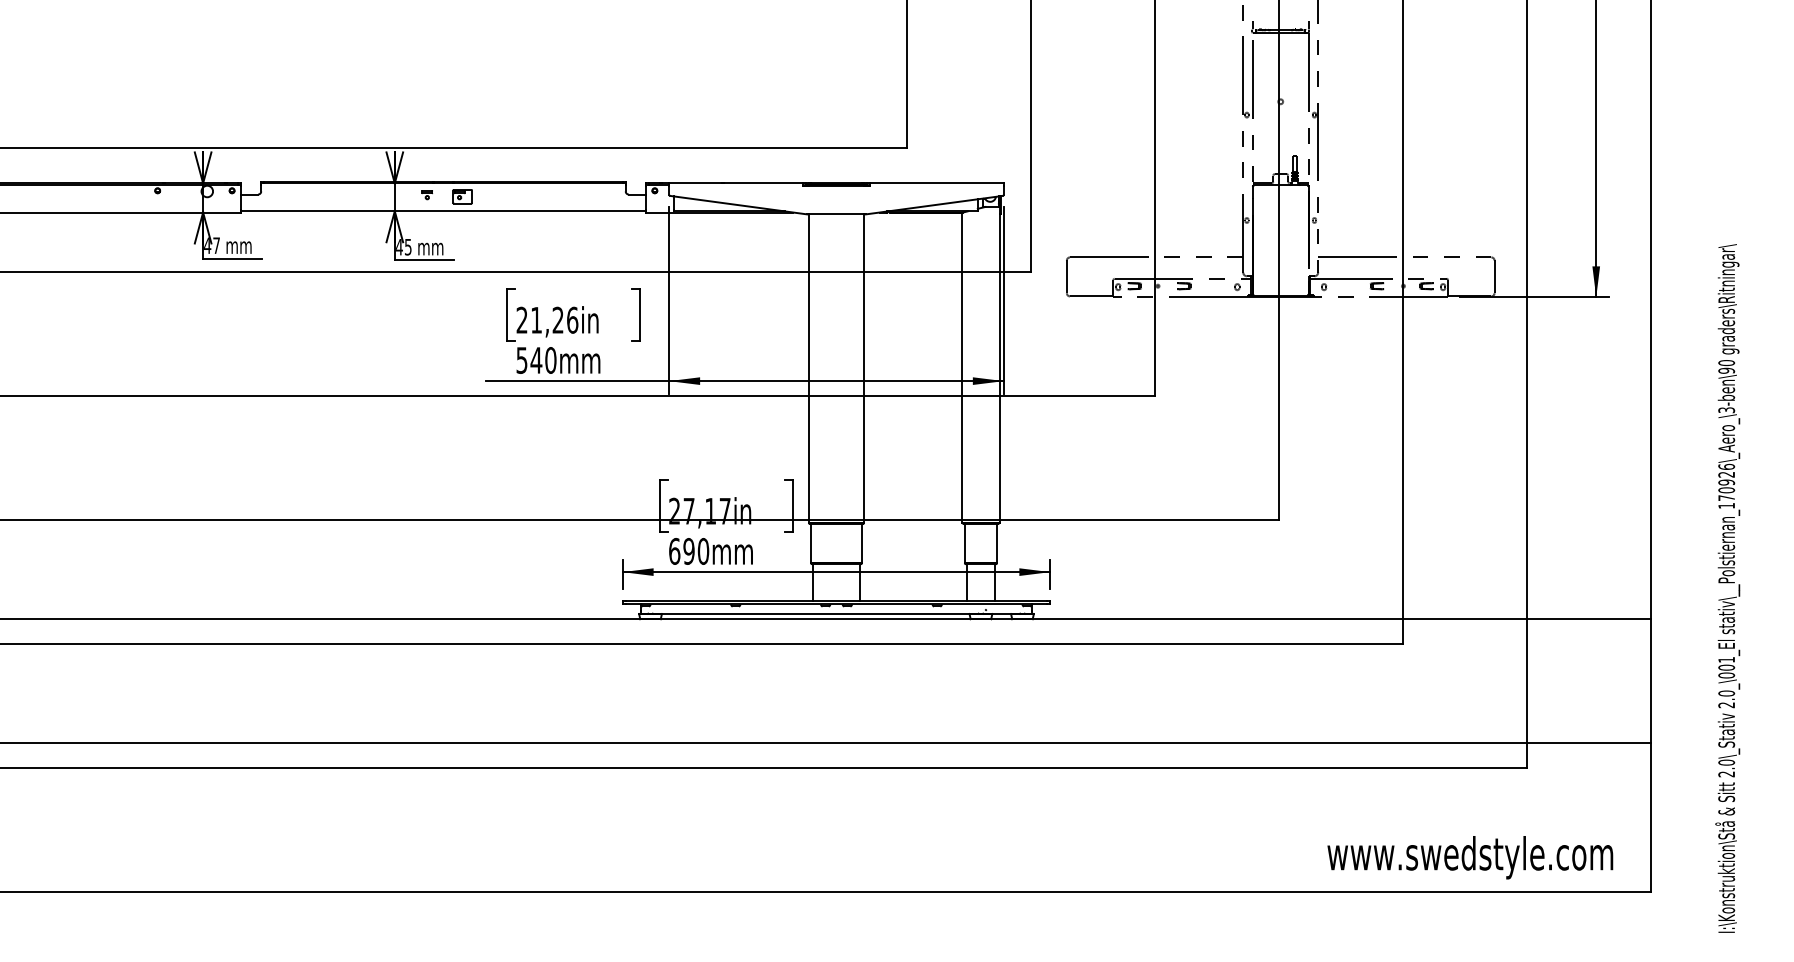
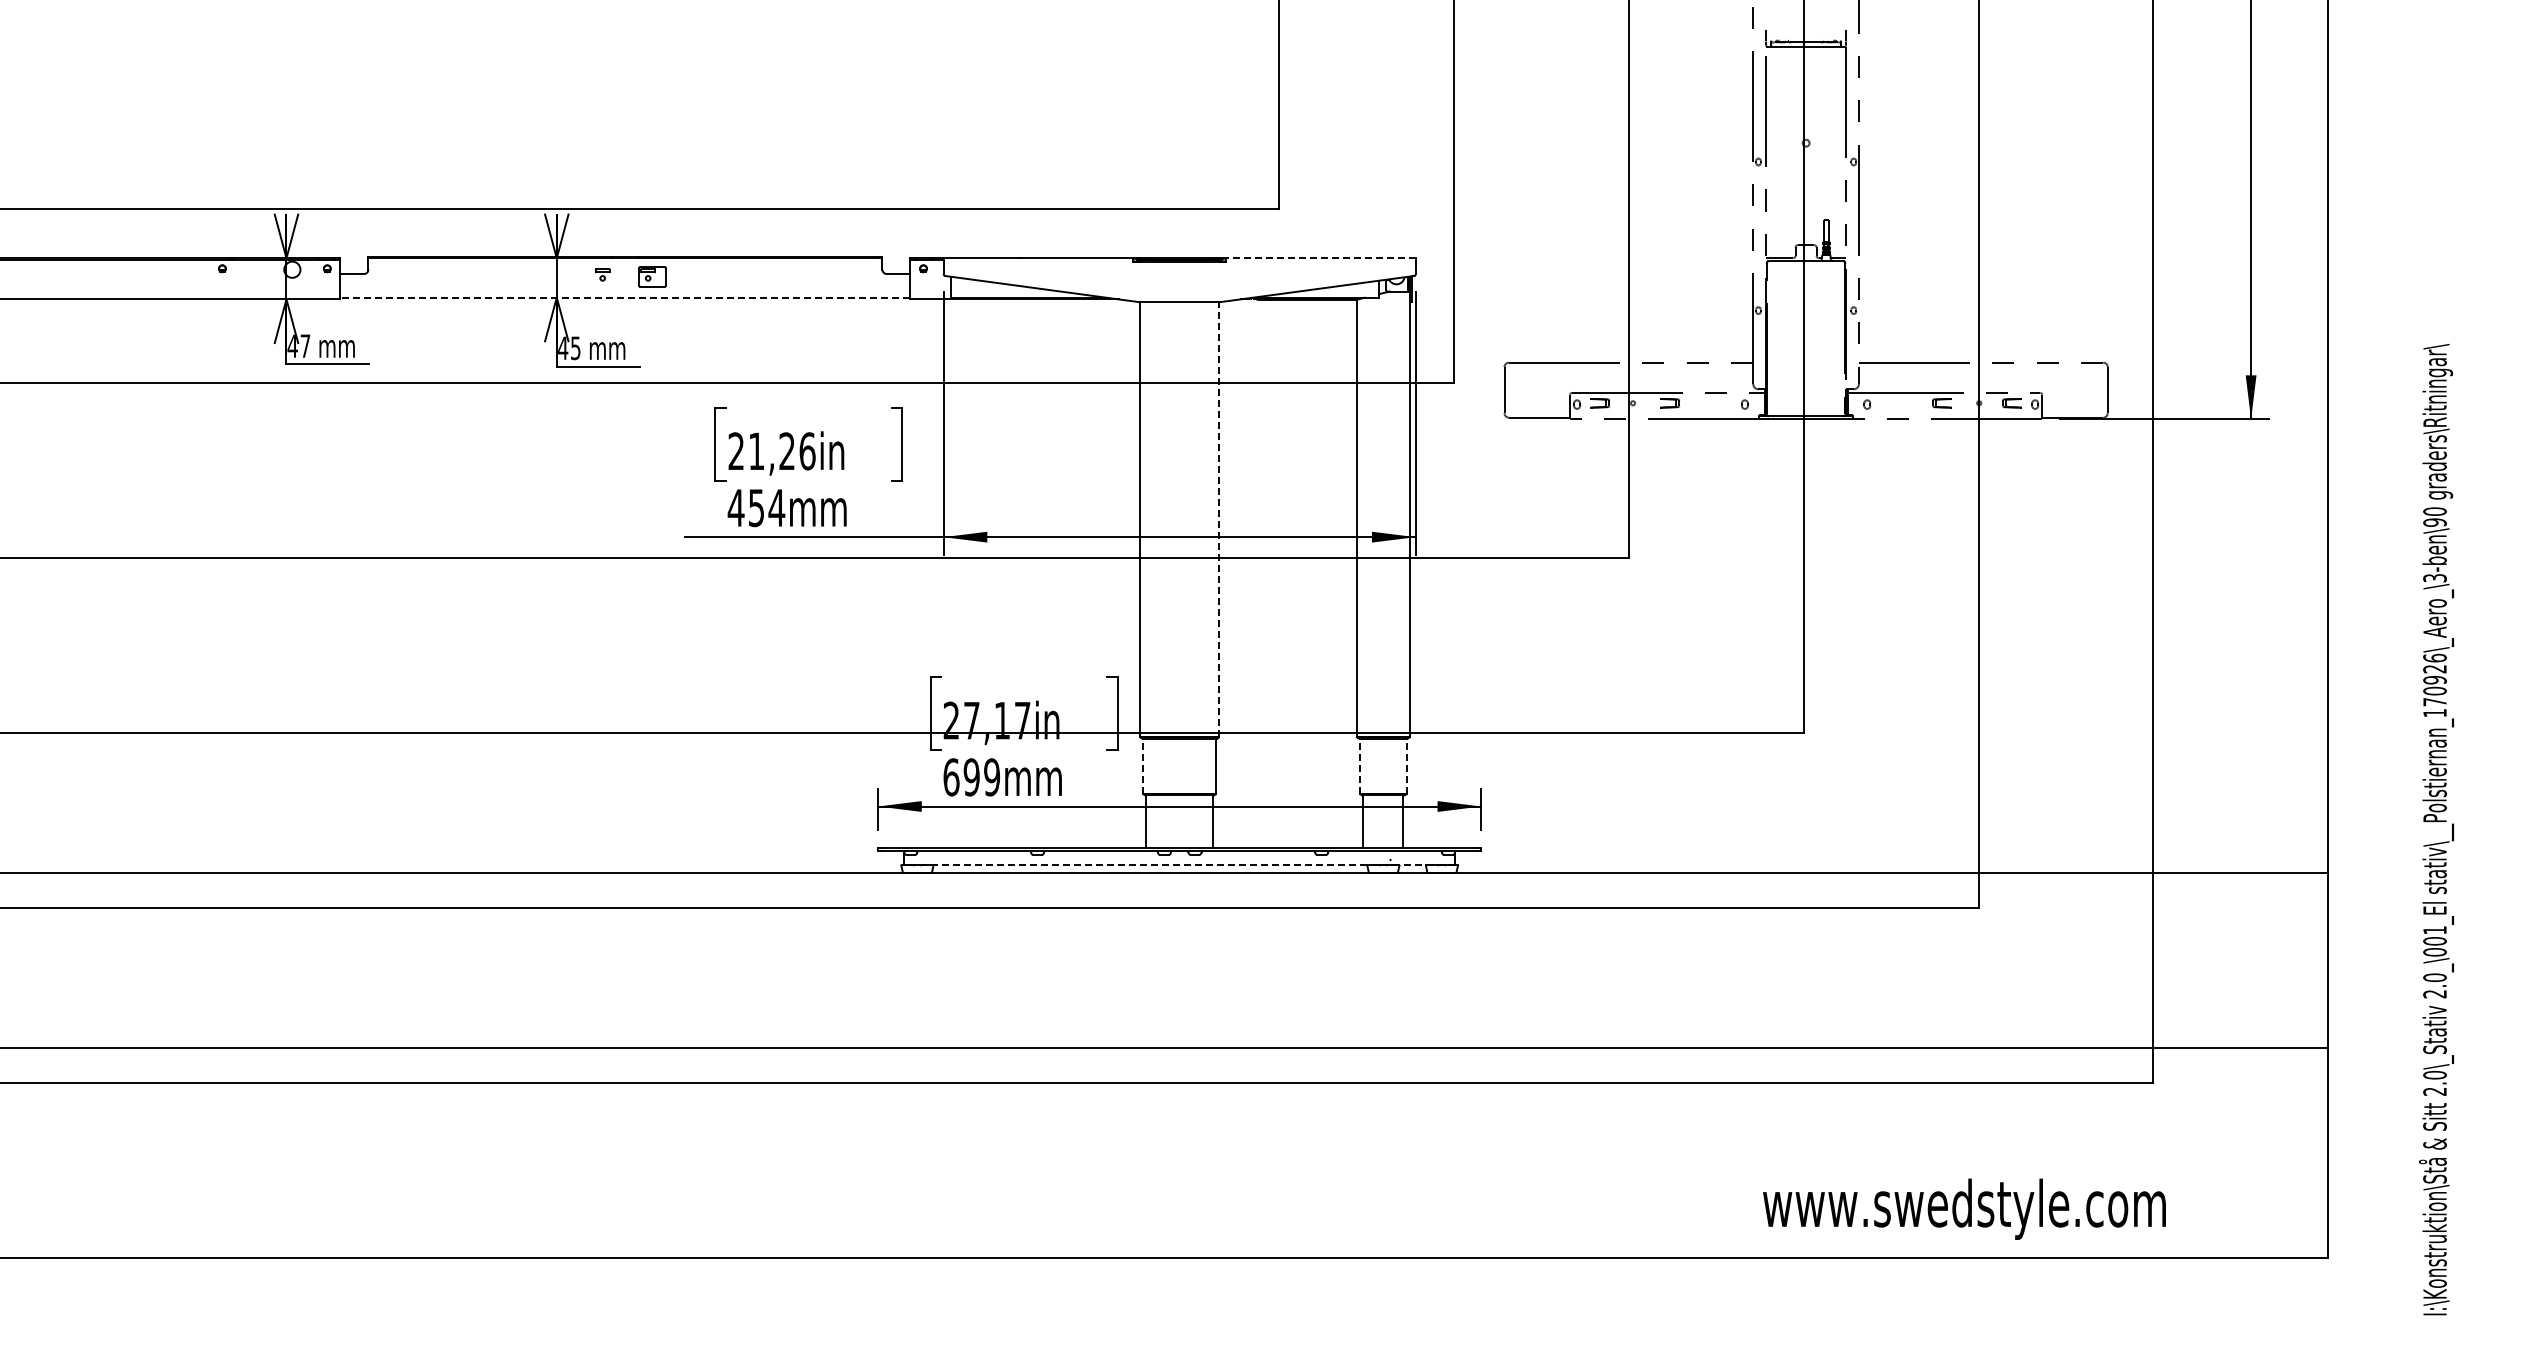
line: (937, 183) -> (1321, 258), solid -> dashed
line: (443, 211) -> (625, 297), solid -> dashed
text: (536, 360) -> (756, 507), 540mm -> 454mm
line: (864, 367) -> (1219, 518), solid -> dashed
line: (810, 543) -> (1143, 766), solid -> dashed
line: (964, 543) -> (1360, 766), solid -> dashed
line: (997, 543) -> (1406, 766), solid -> dashed
text: (703, 551) -> (992, 777), 690mm -> 699mm
line: (836, 613) -> (1179, 865), solid -> dashed
text: (1470, 857) -> (1964, 1208), moved

